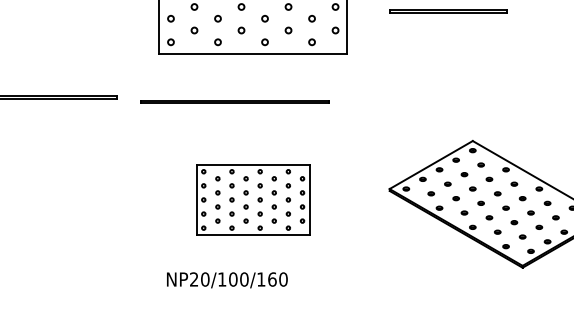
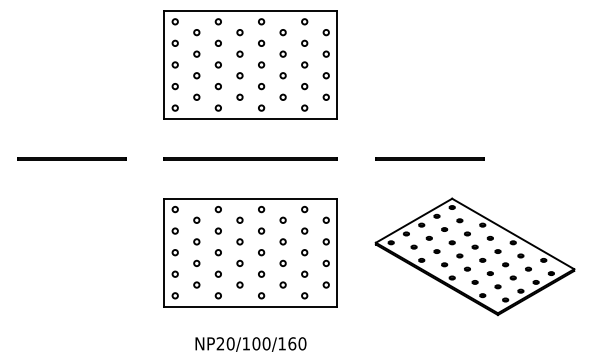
line: (448, 11) -> (429, 158), moved
line: (234, 101) -> (250, 158), moved
part: (252, 199) -> (250, 252), size x1.67
text: (226, 280) -> (250, 344), moved

